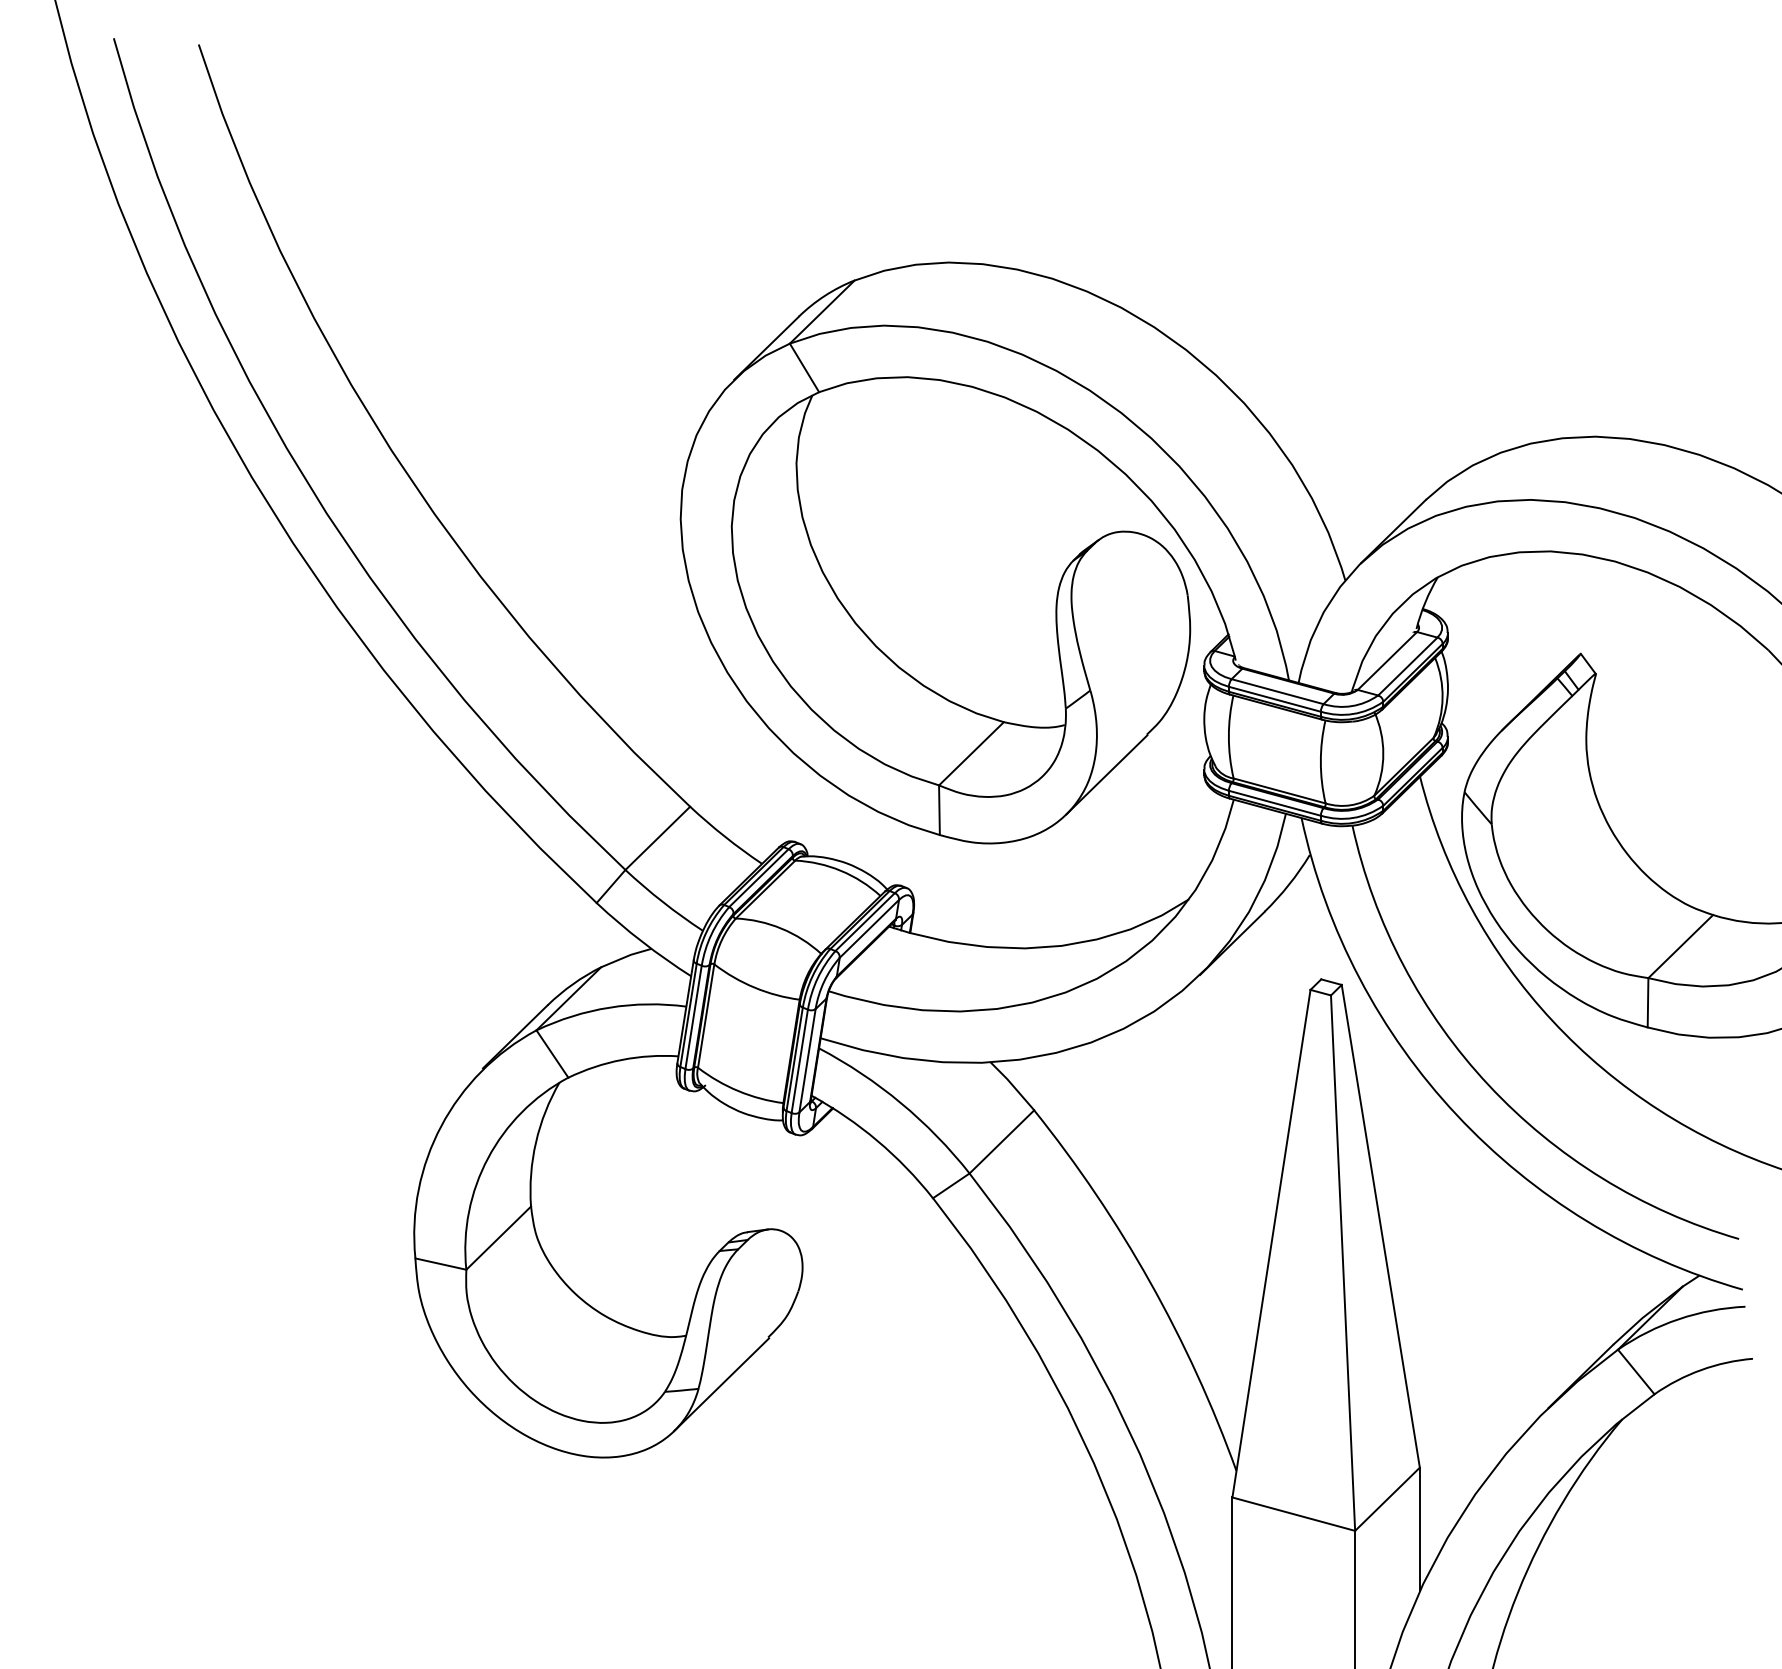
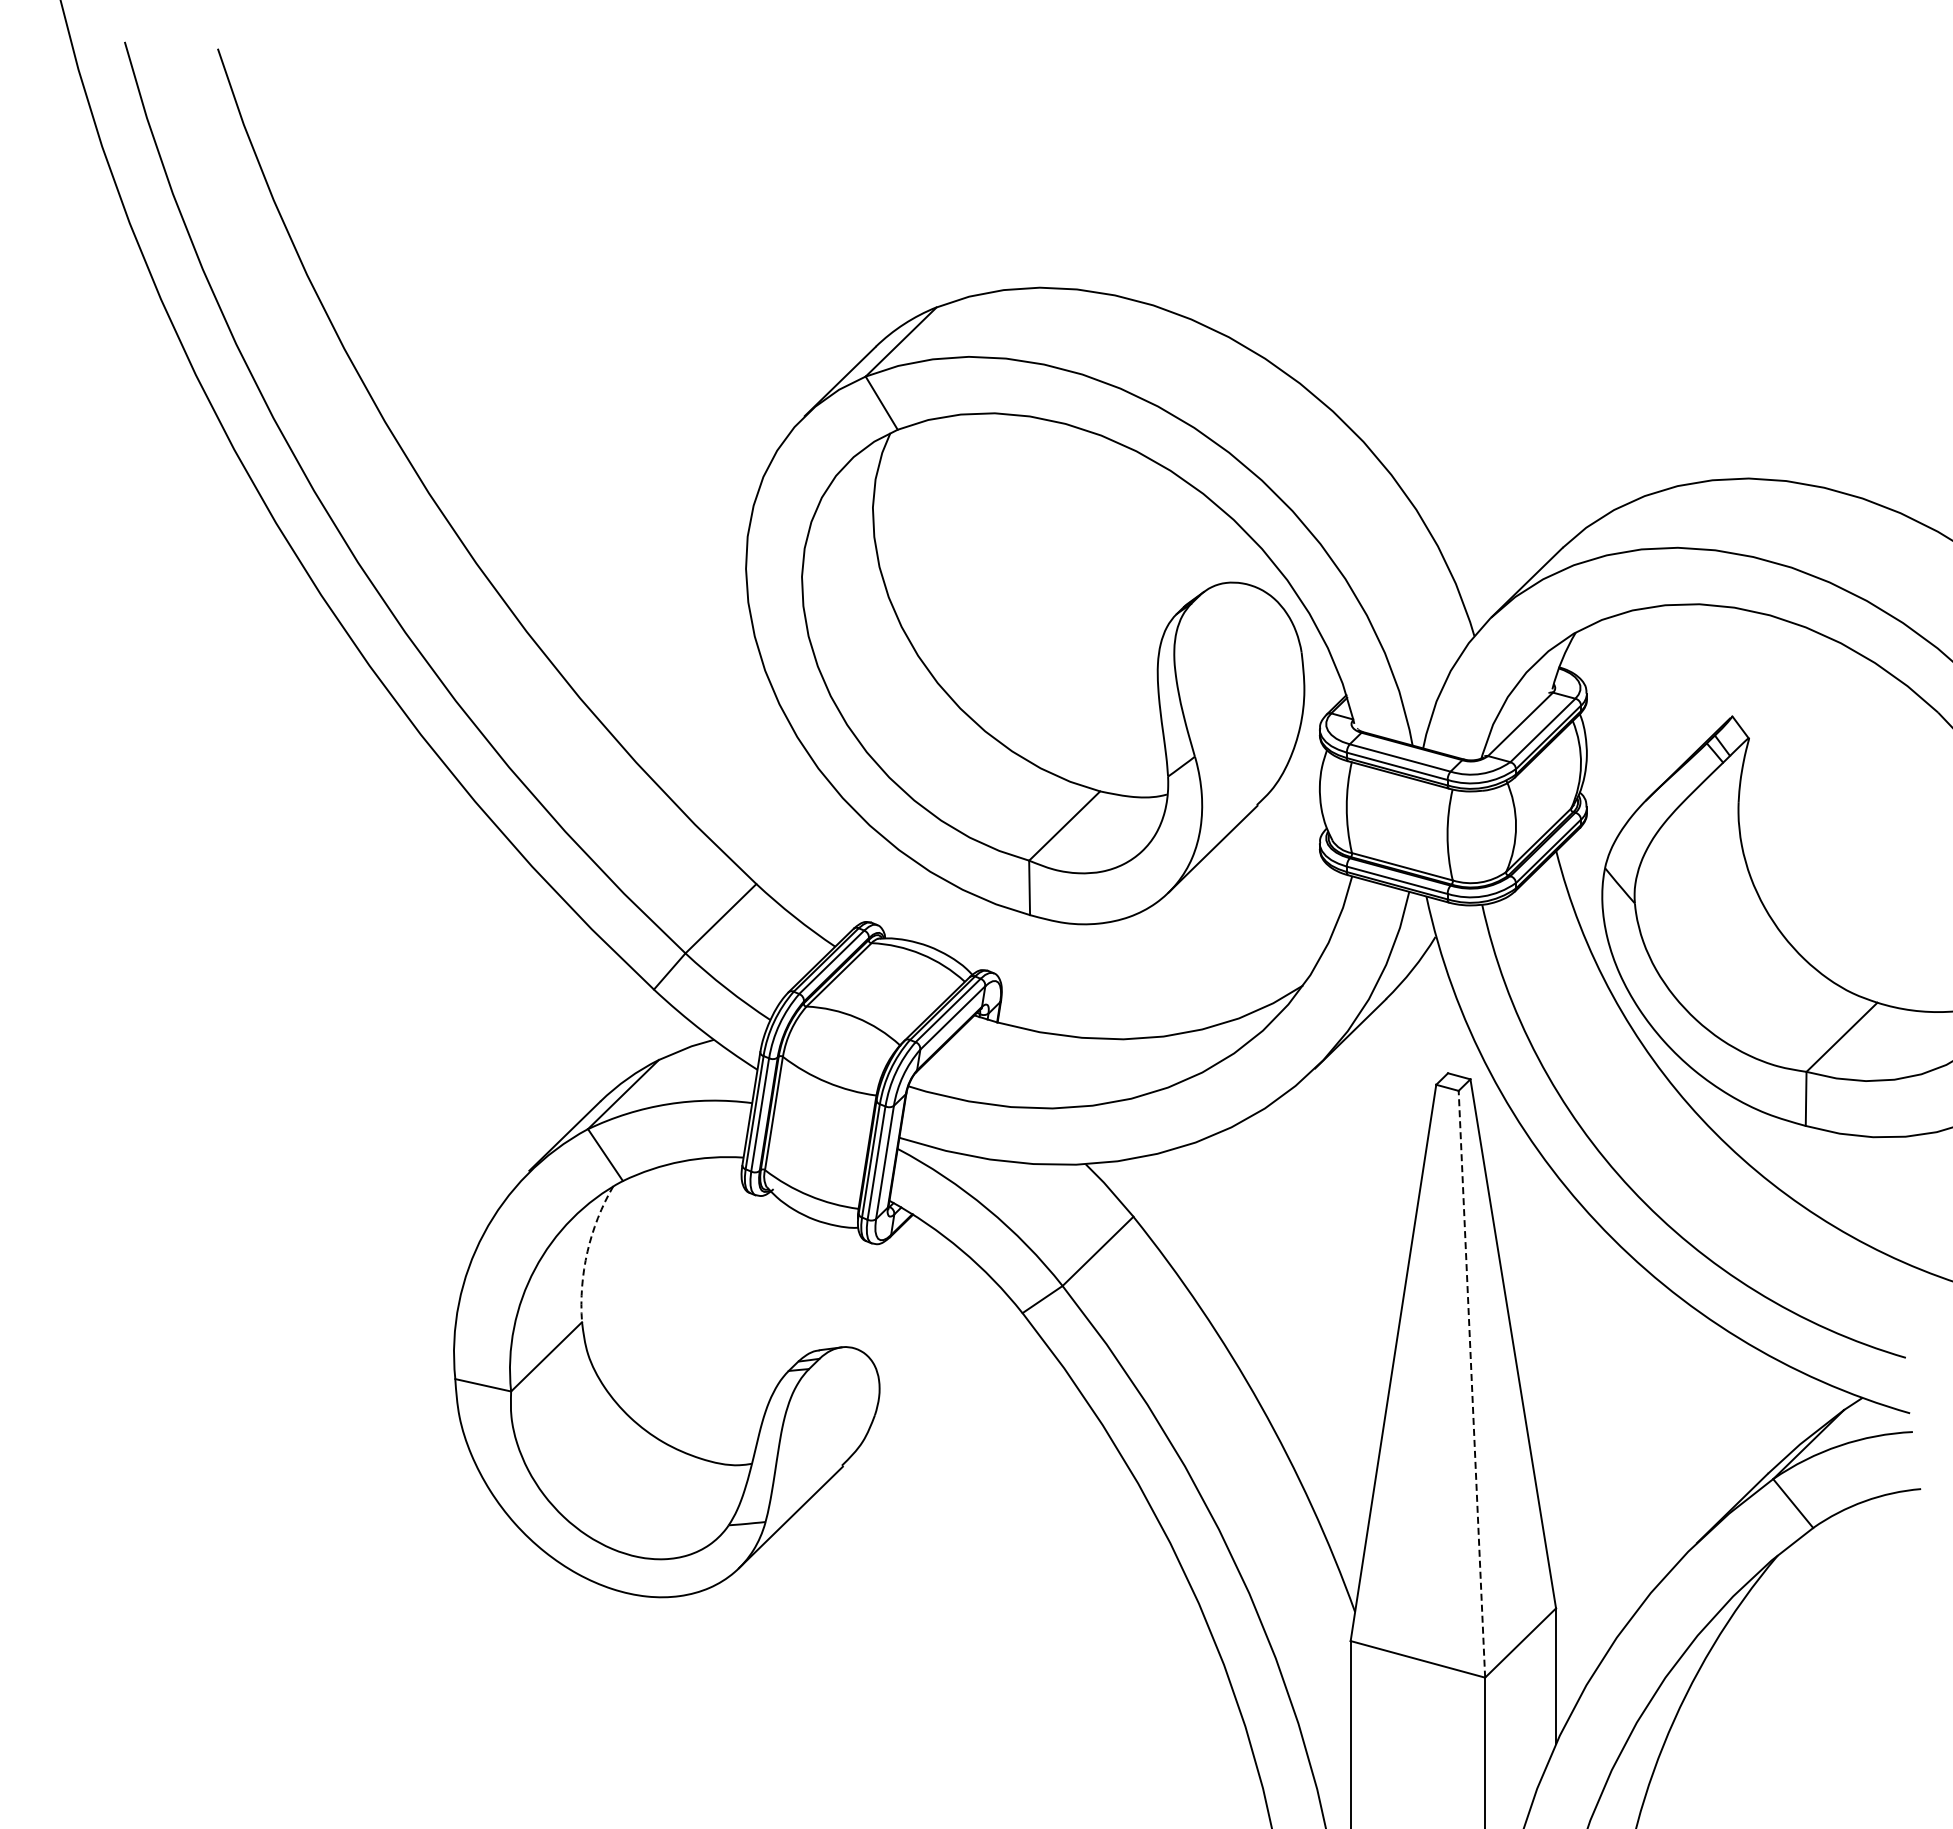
arc: (536, 1142) -> (587, 1251), solid -> dashed
line: (1342, 1263) -> (1471, 1384), solid -> dashed

